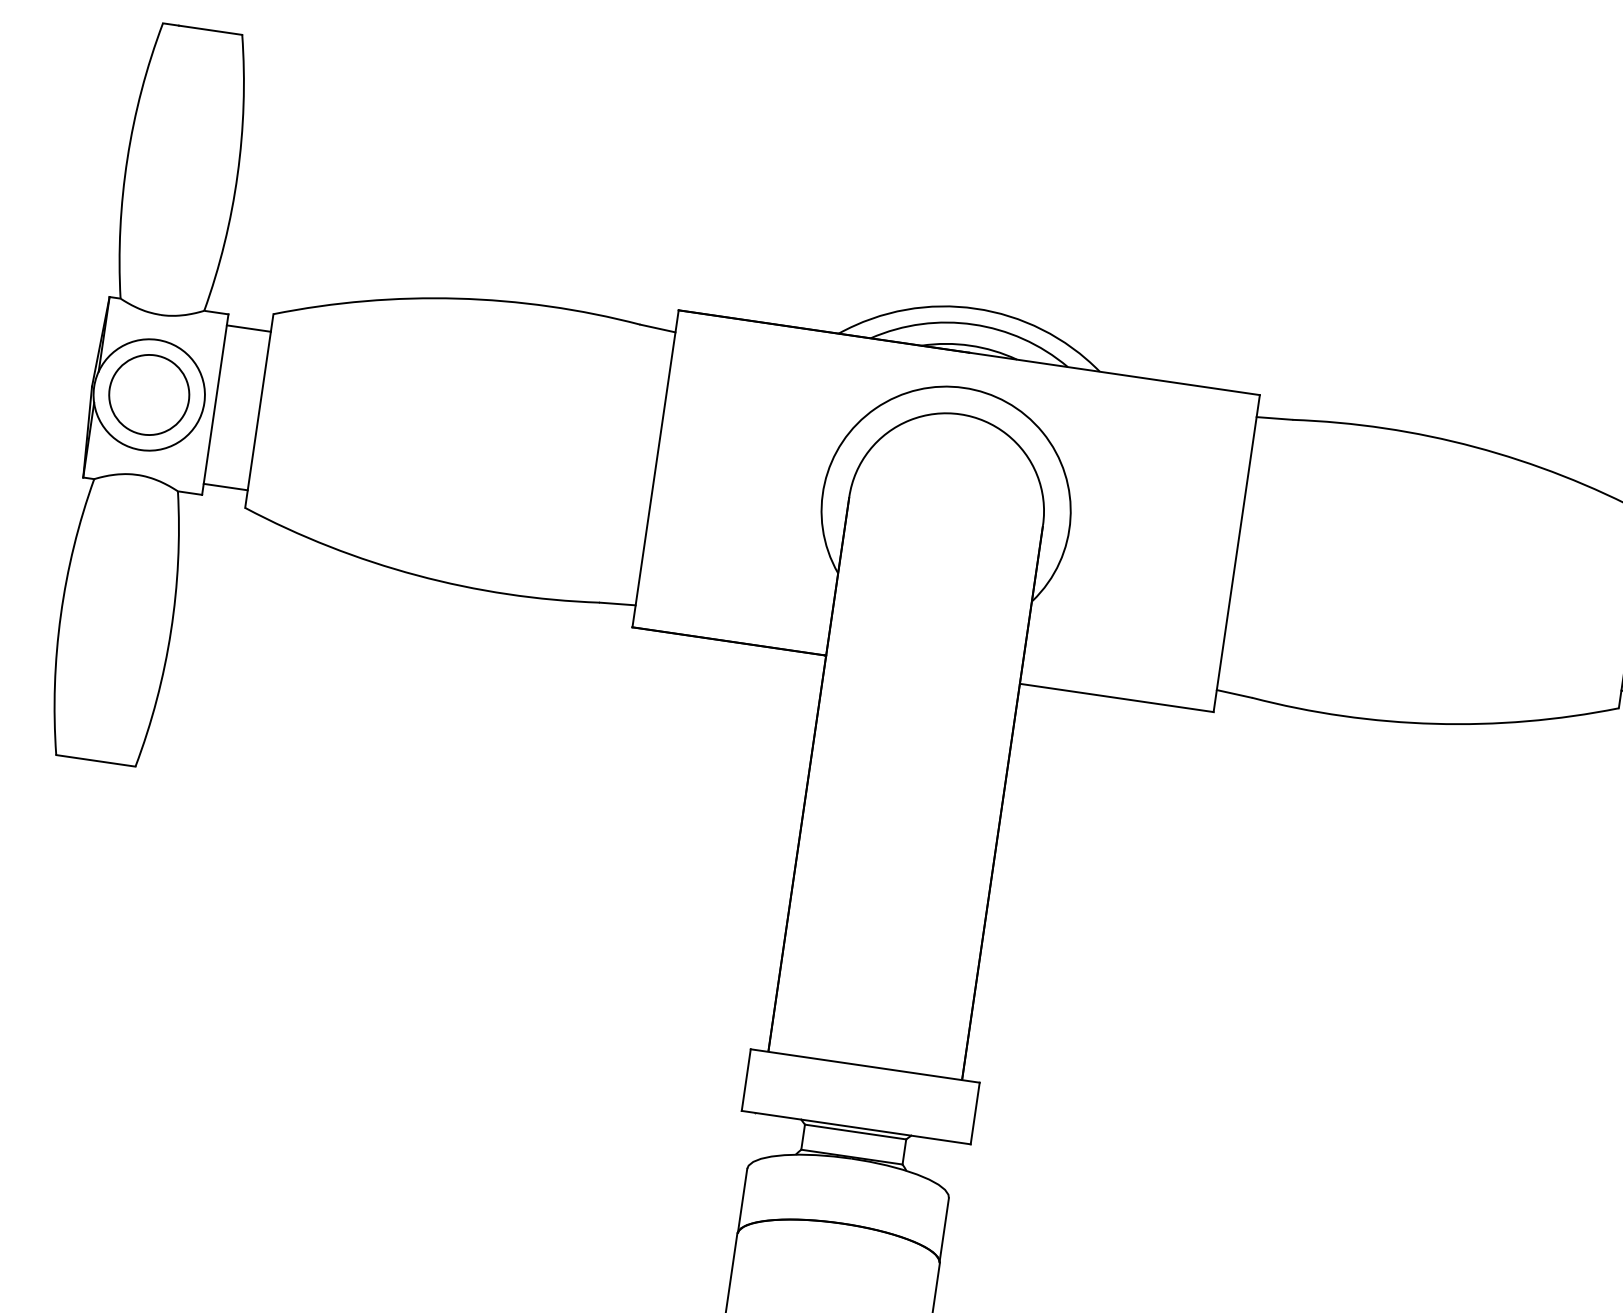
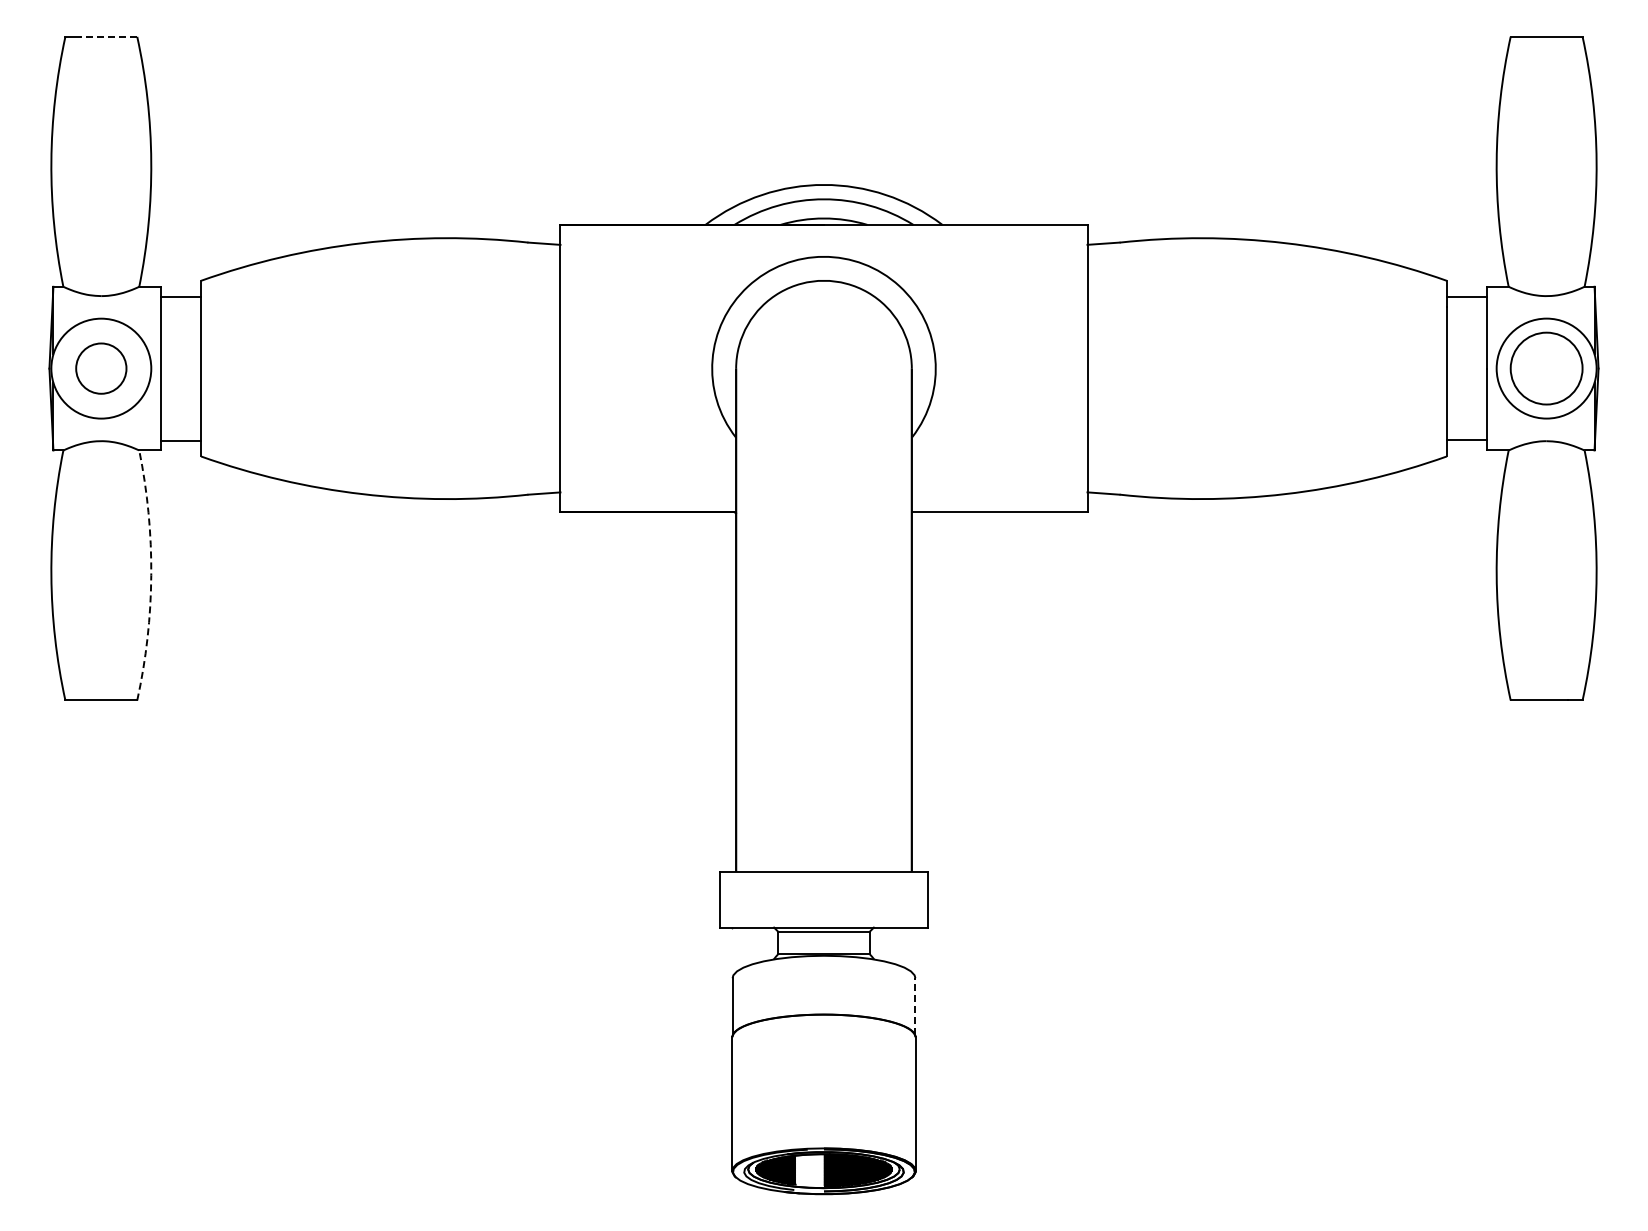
line: (210, 29) -> (108, 36), solid -> dashed
circle: (149, 394) -> (101, 368), size x0.7
arc: (171, 631) -> (151, 575), solid -> dashed
line: (944, 1229) -> (915, 1006), solid -> dashed

